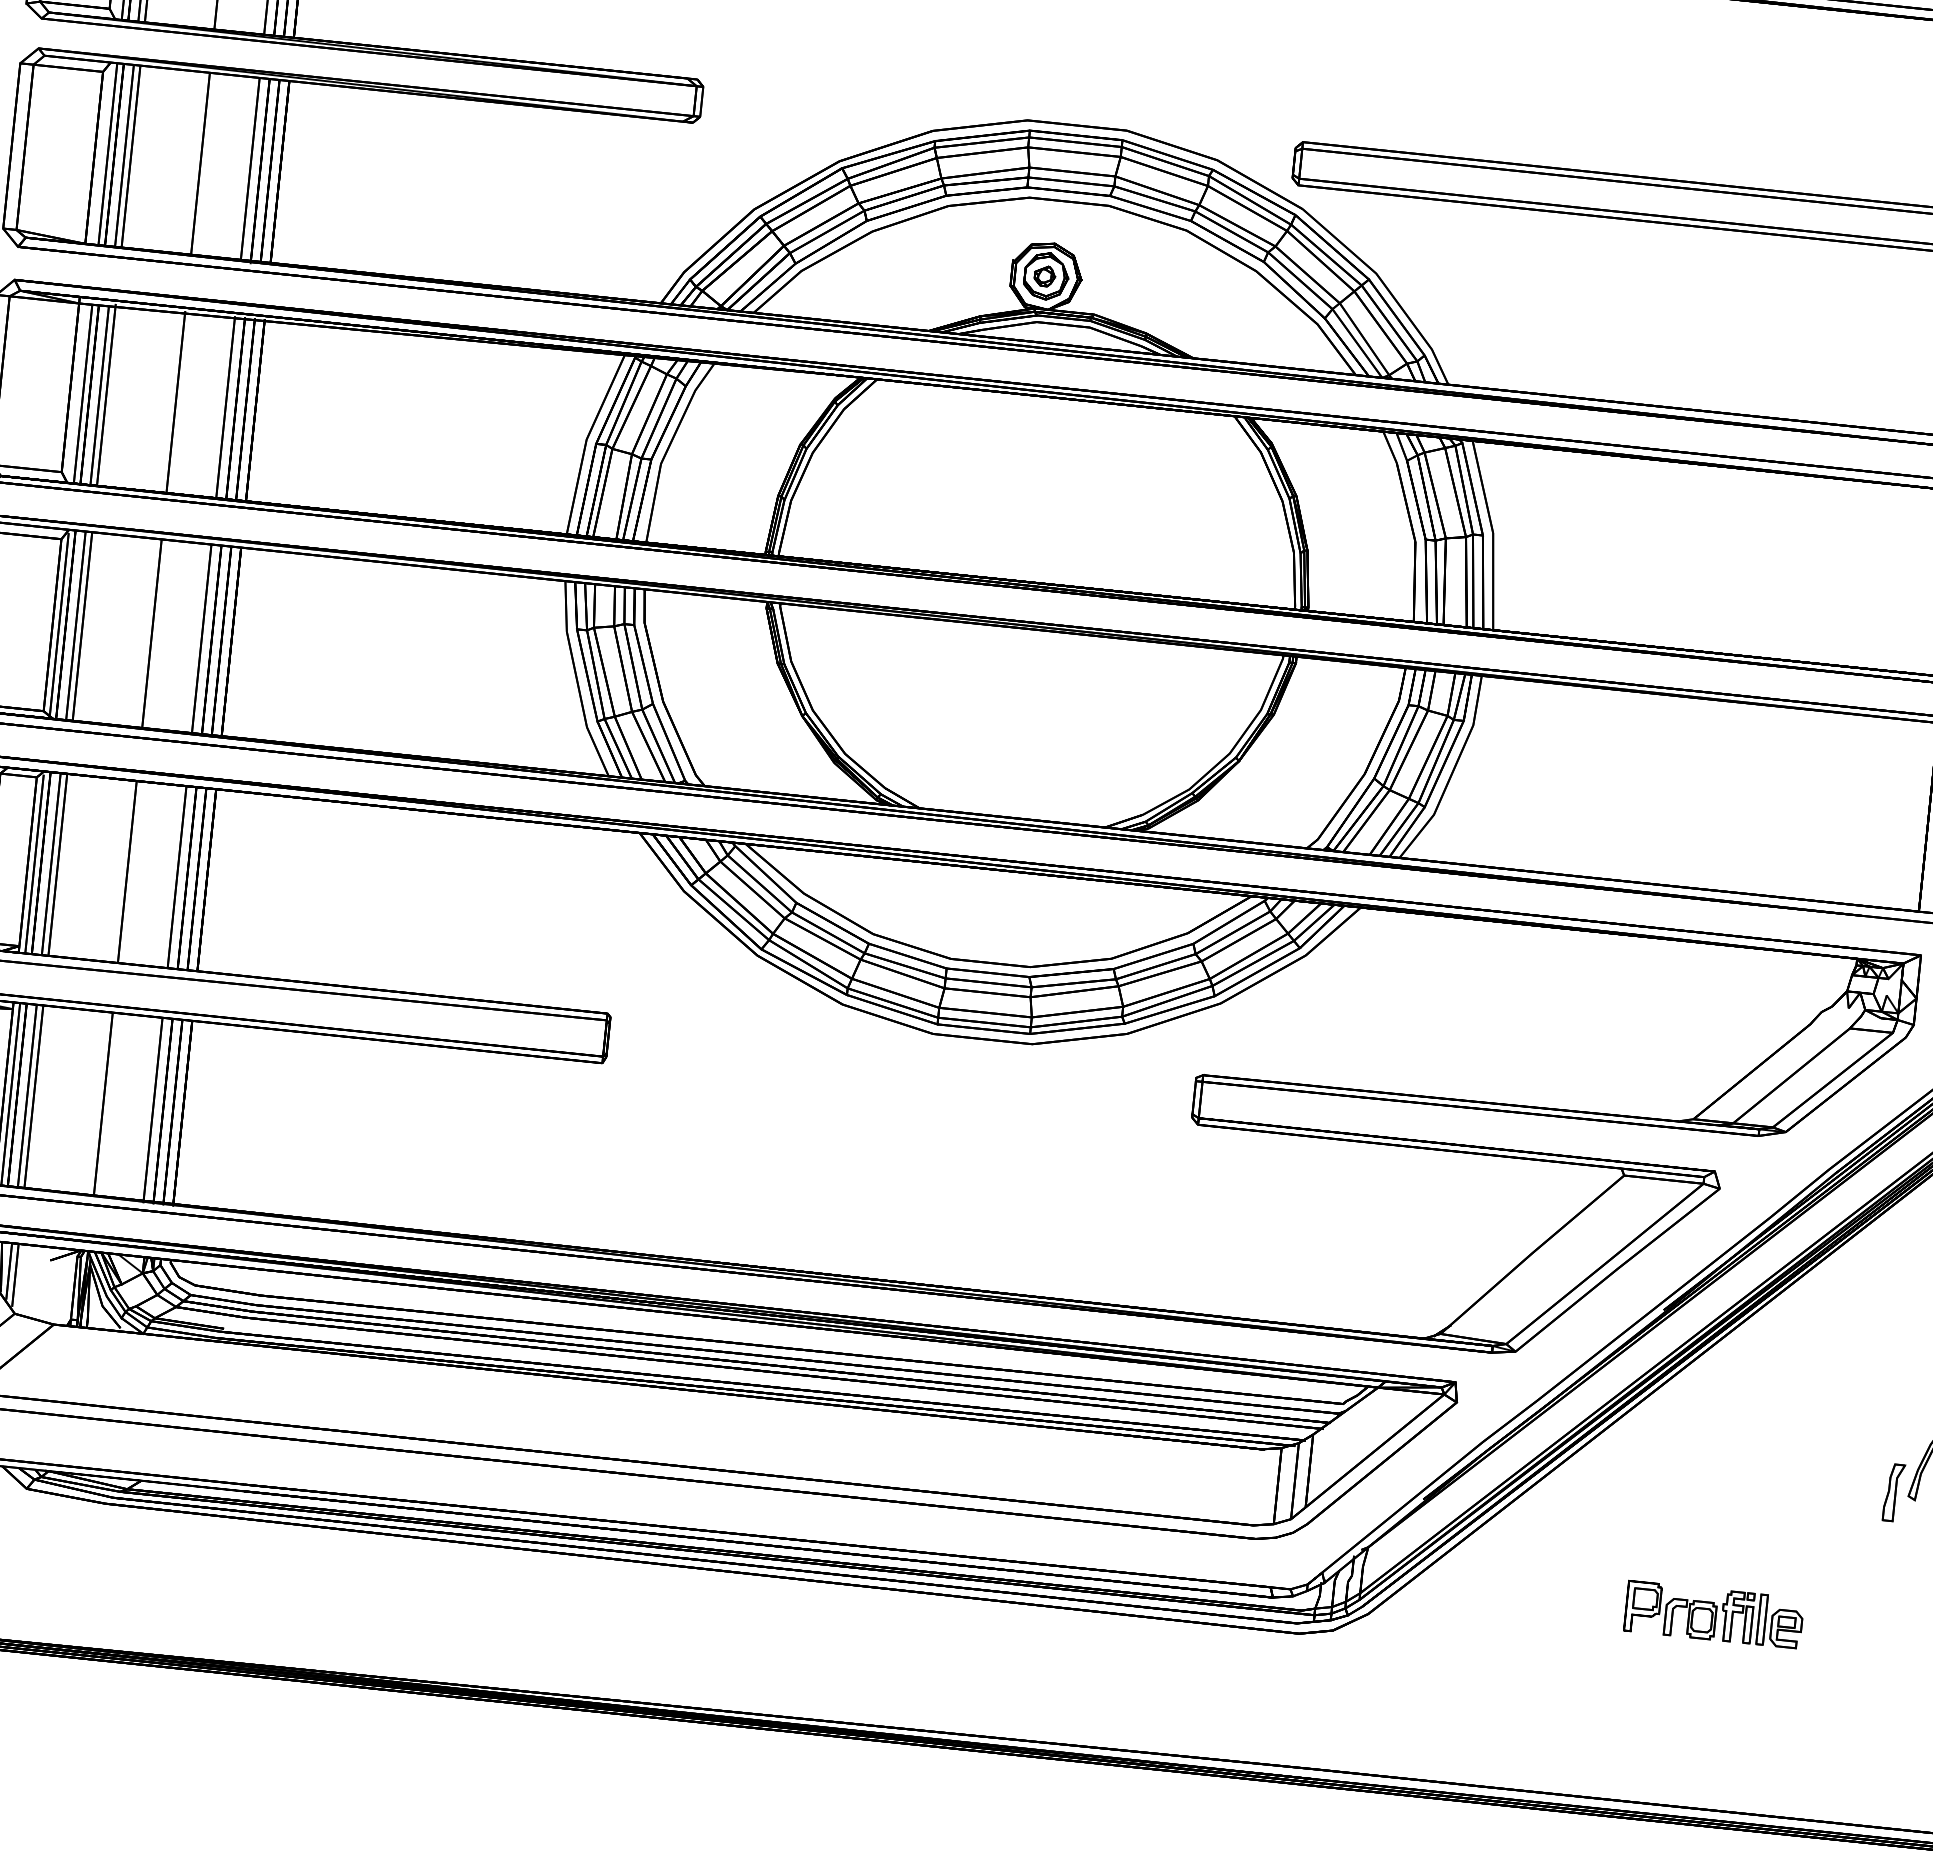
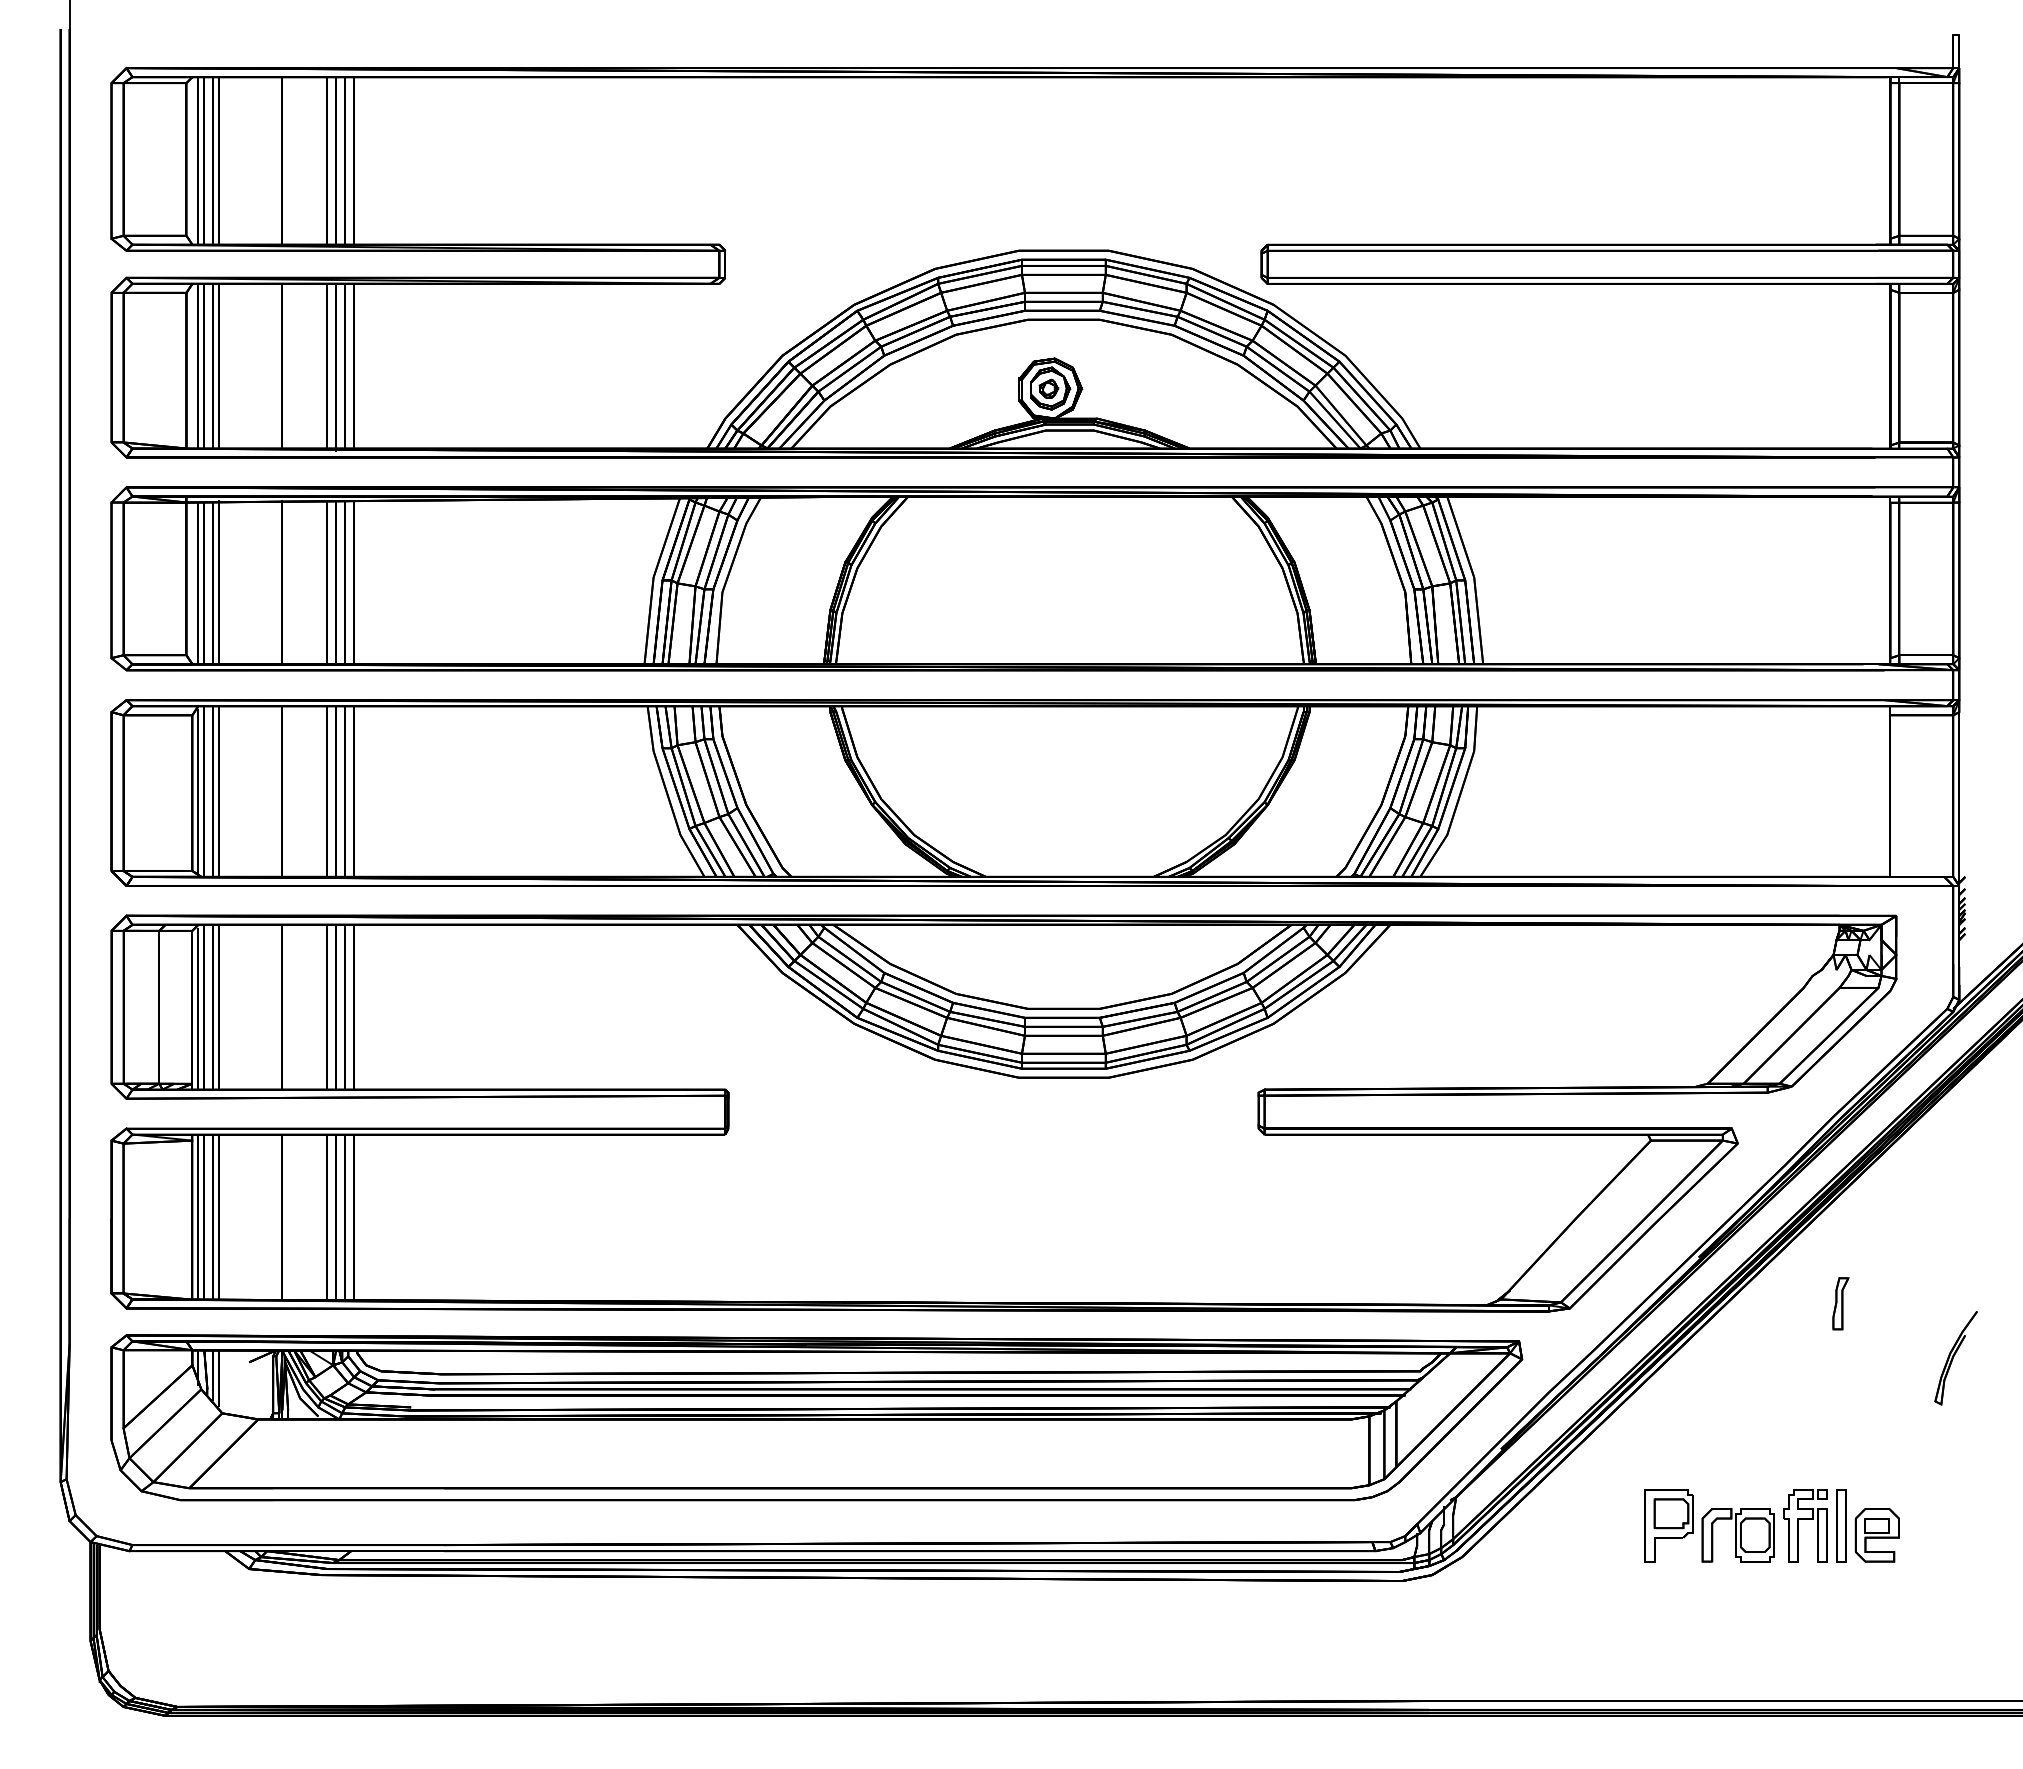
part: (1893, 1492) -> (1840, 1303), moved
part: (1714, 1614) -> (1772, 1525), size x1.6

